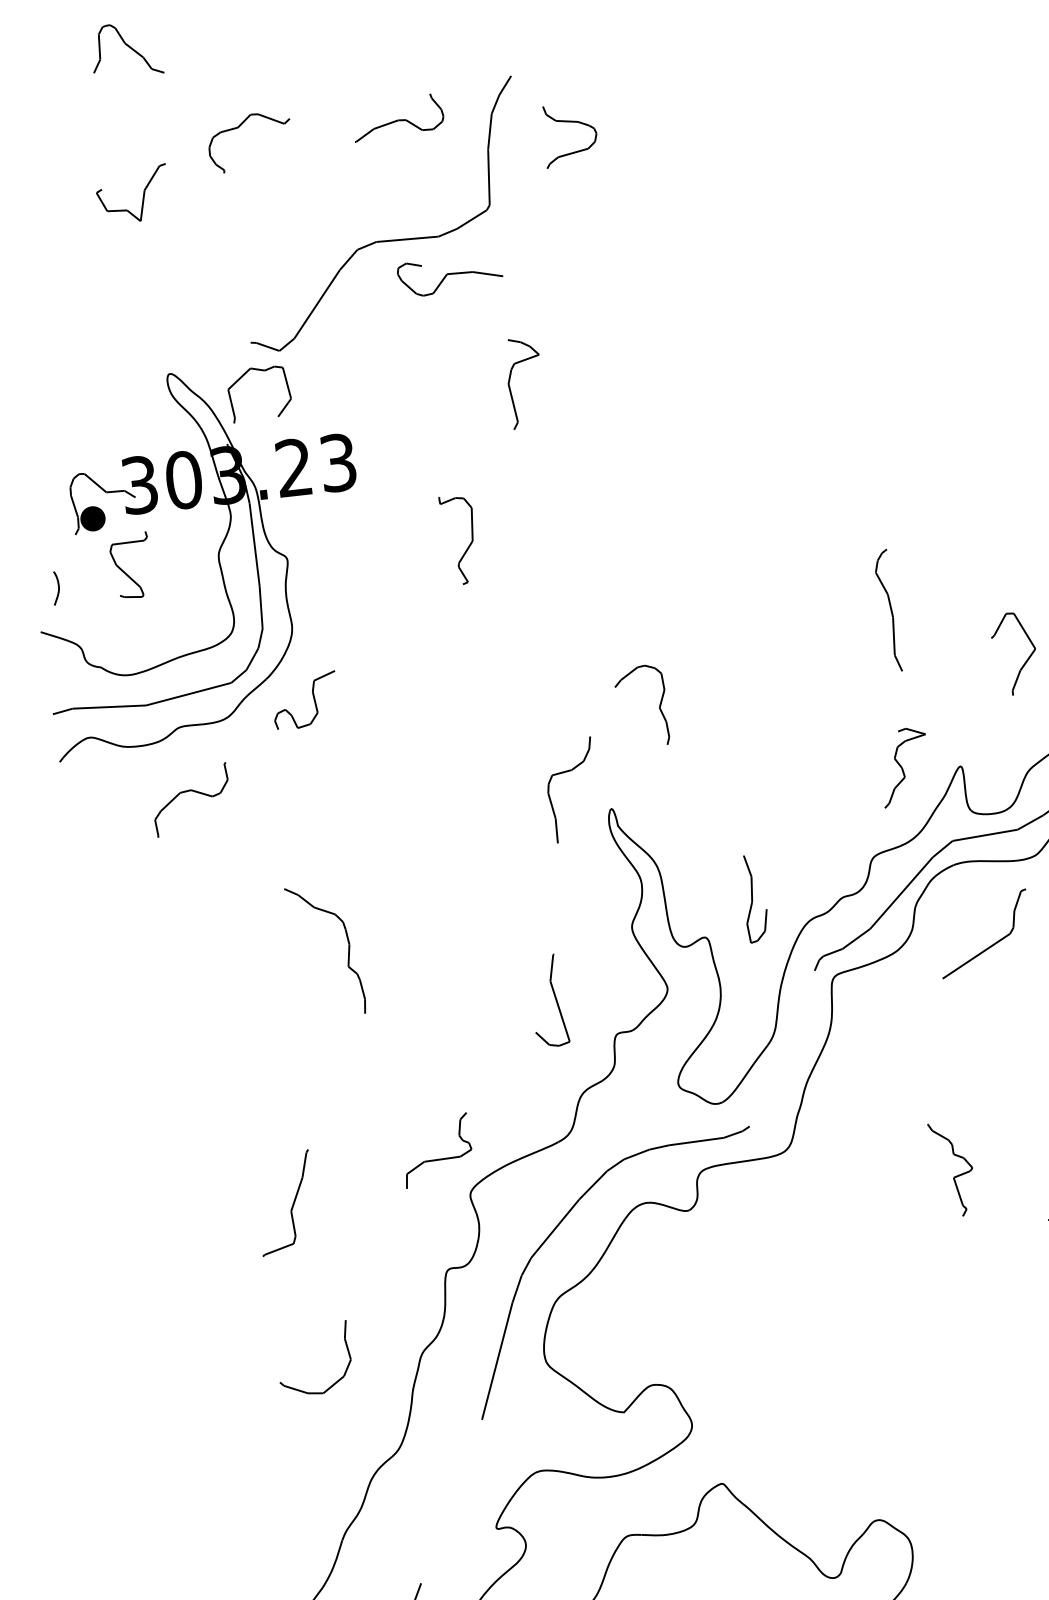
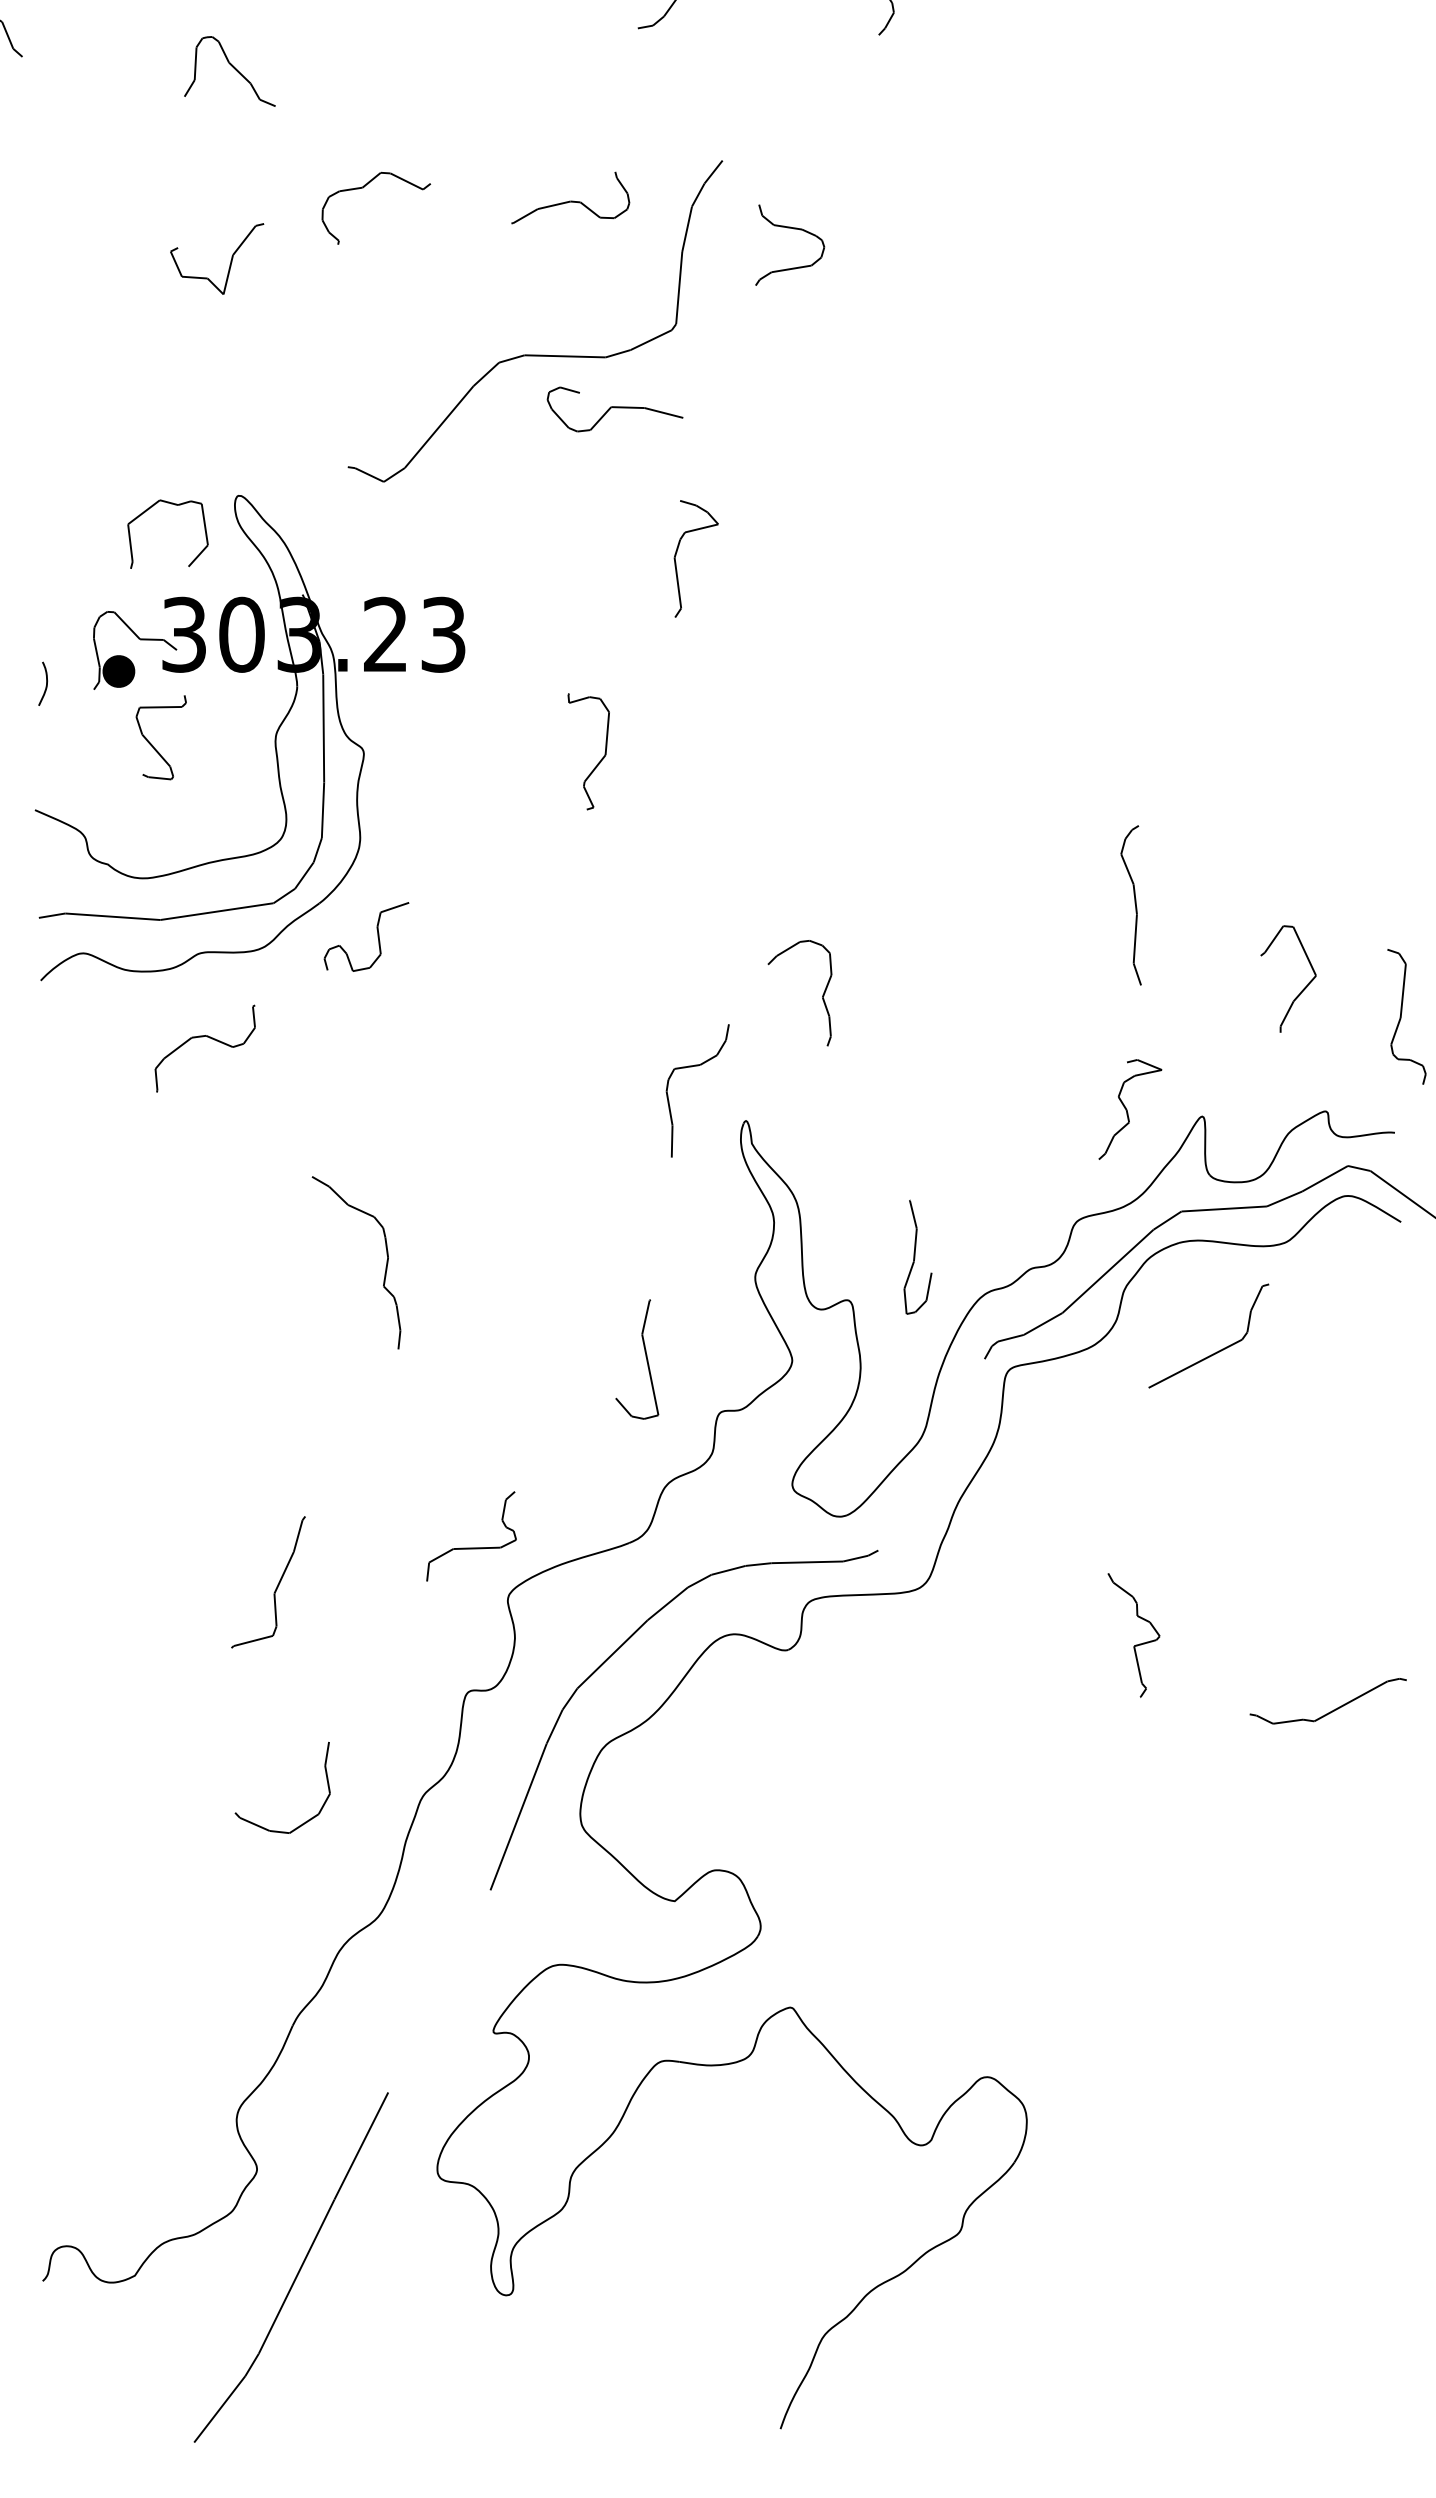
part: (262, 371) -> (174, 505), moved
curve: (58, 587) -> (46, 683), moved

